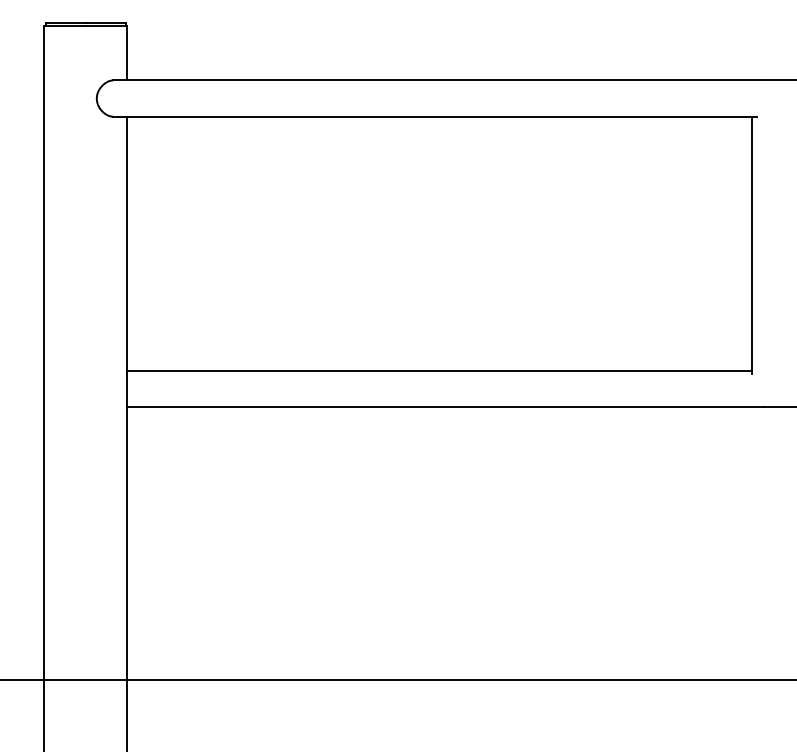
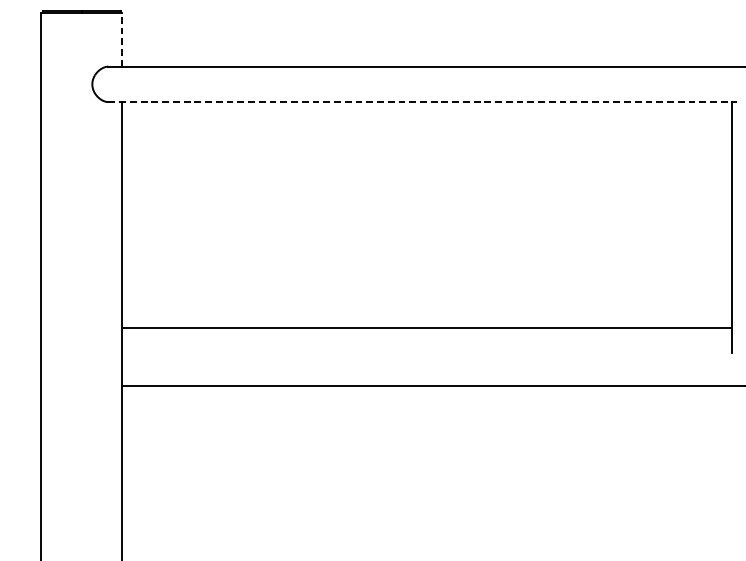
line: (127, 52) -> (122, 39), solid -> dashed
line: (435, 116) -> (423, 101), solid -> dashed
line: (439, 371) -> (426, 328), moved

